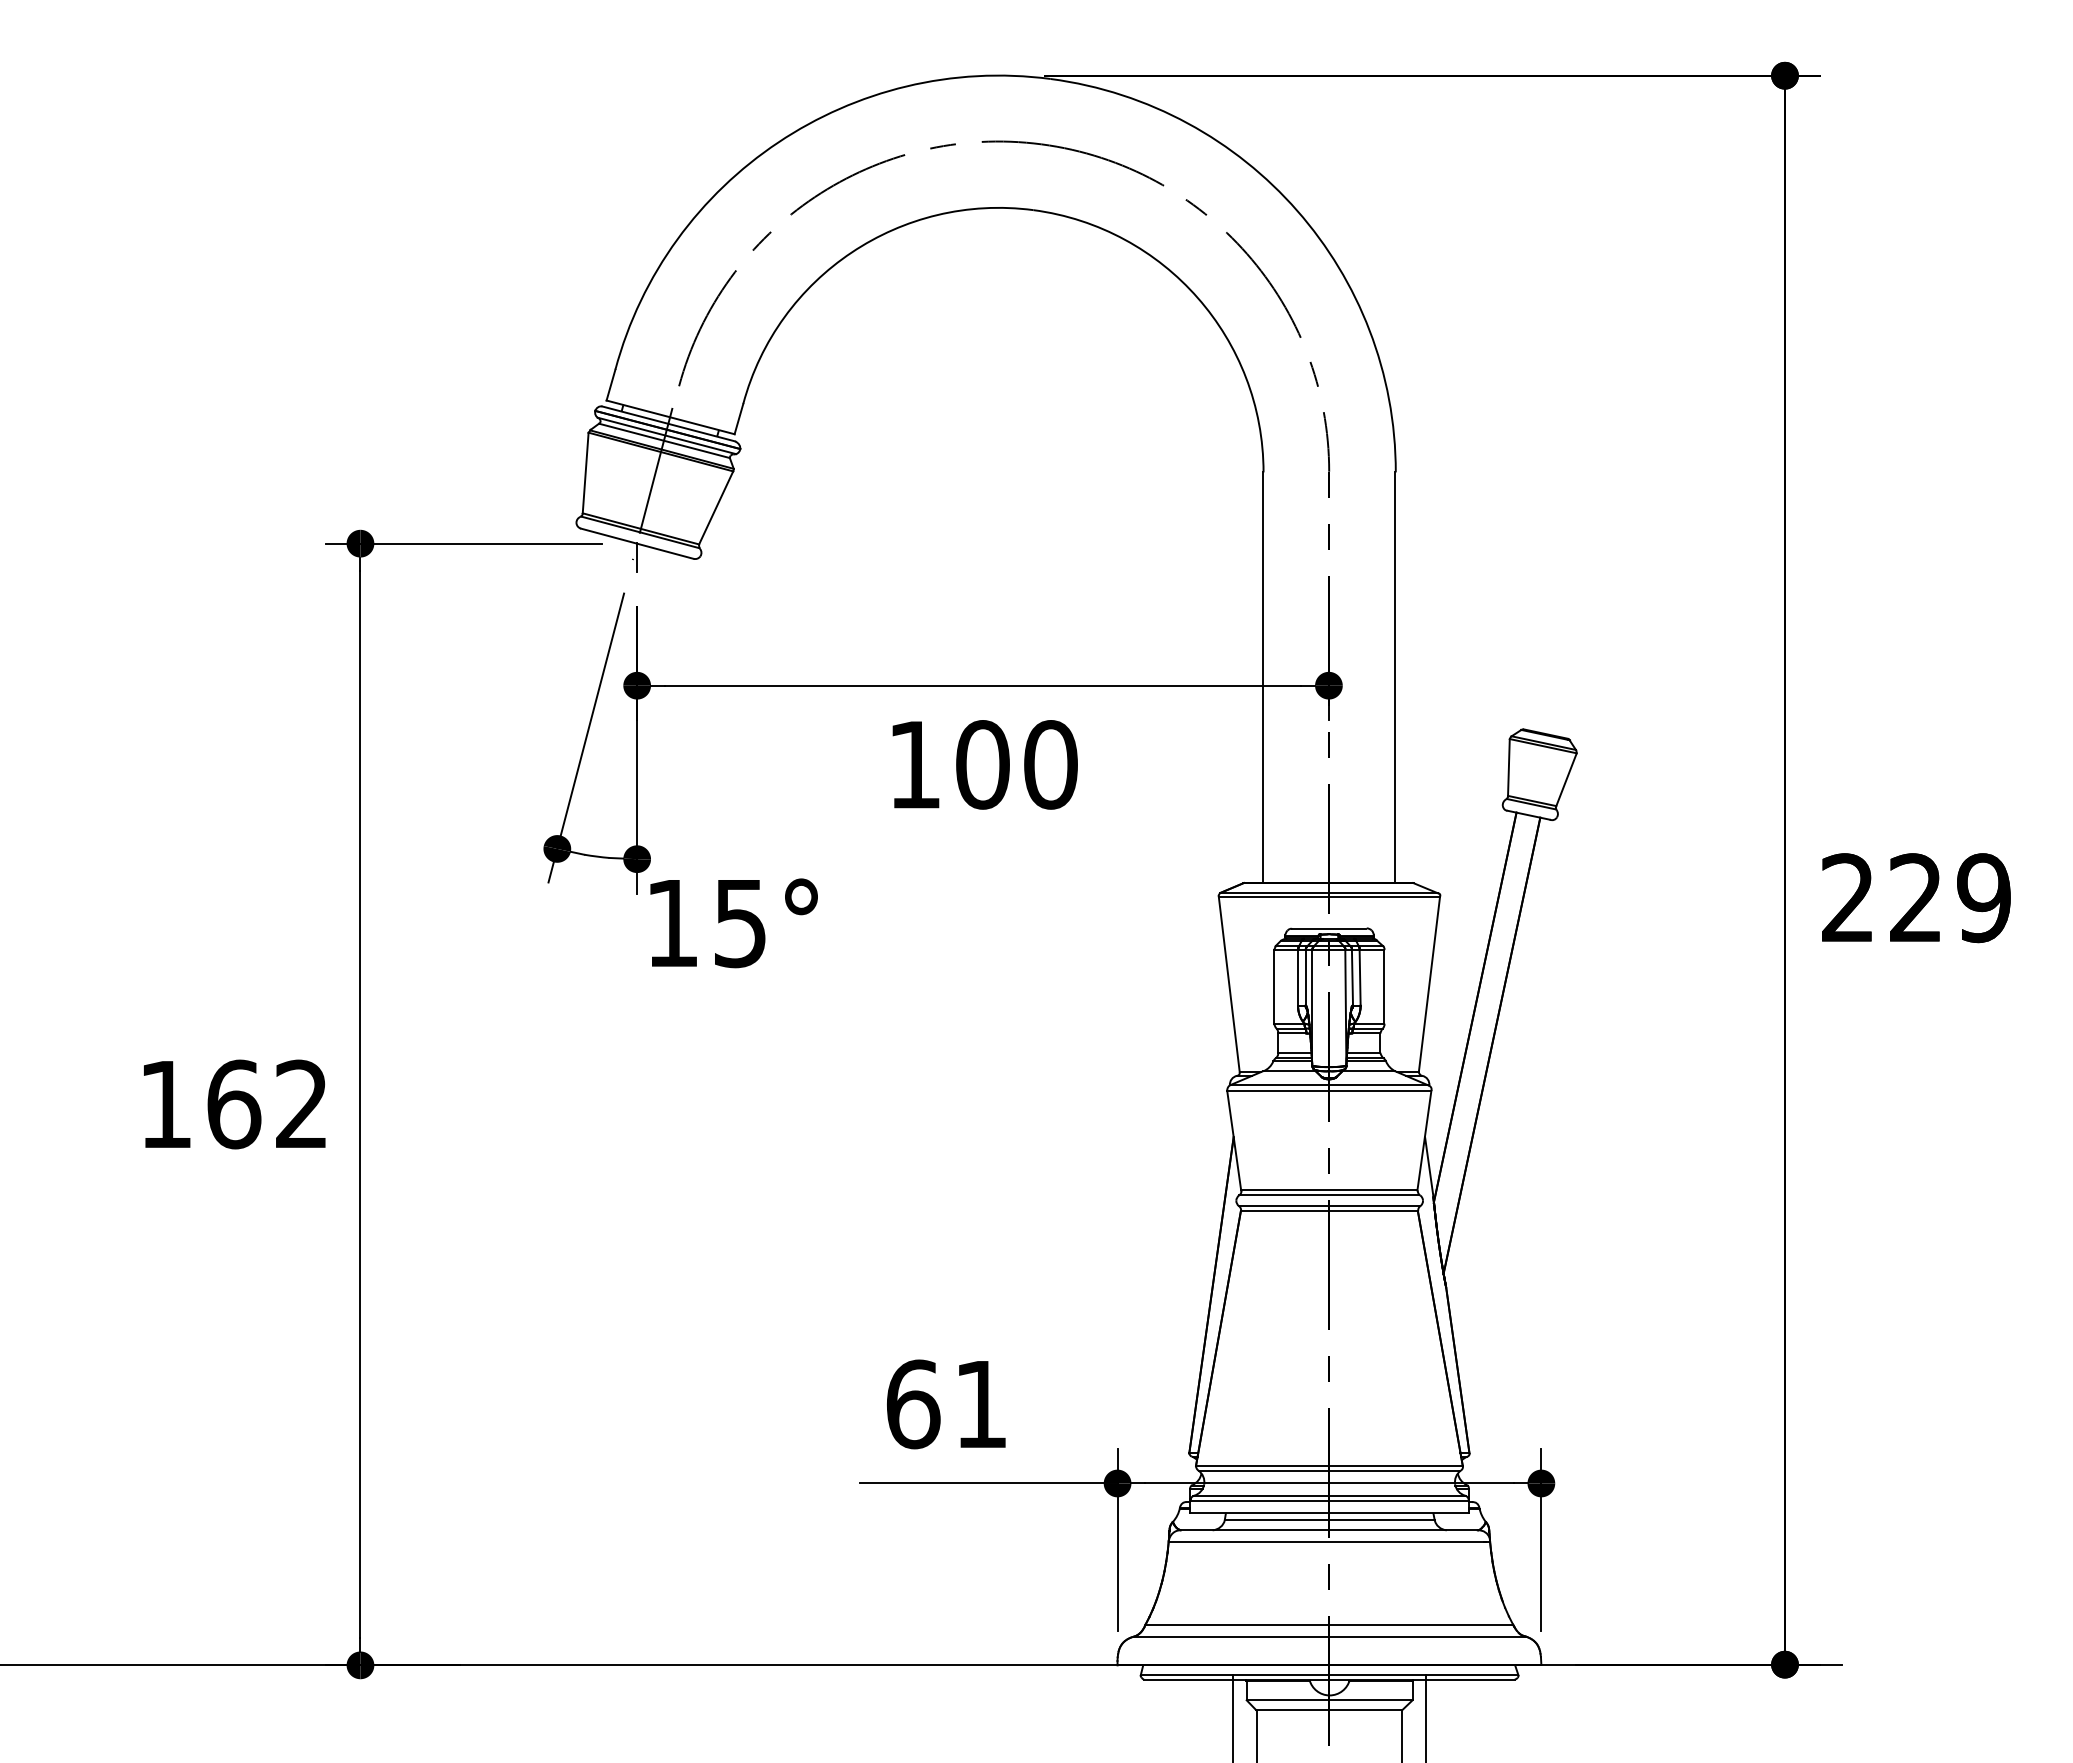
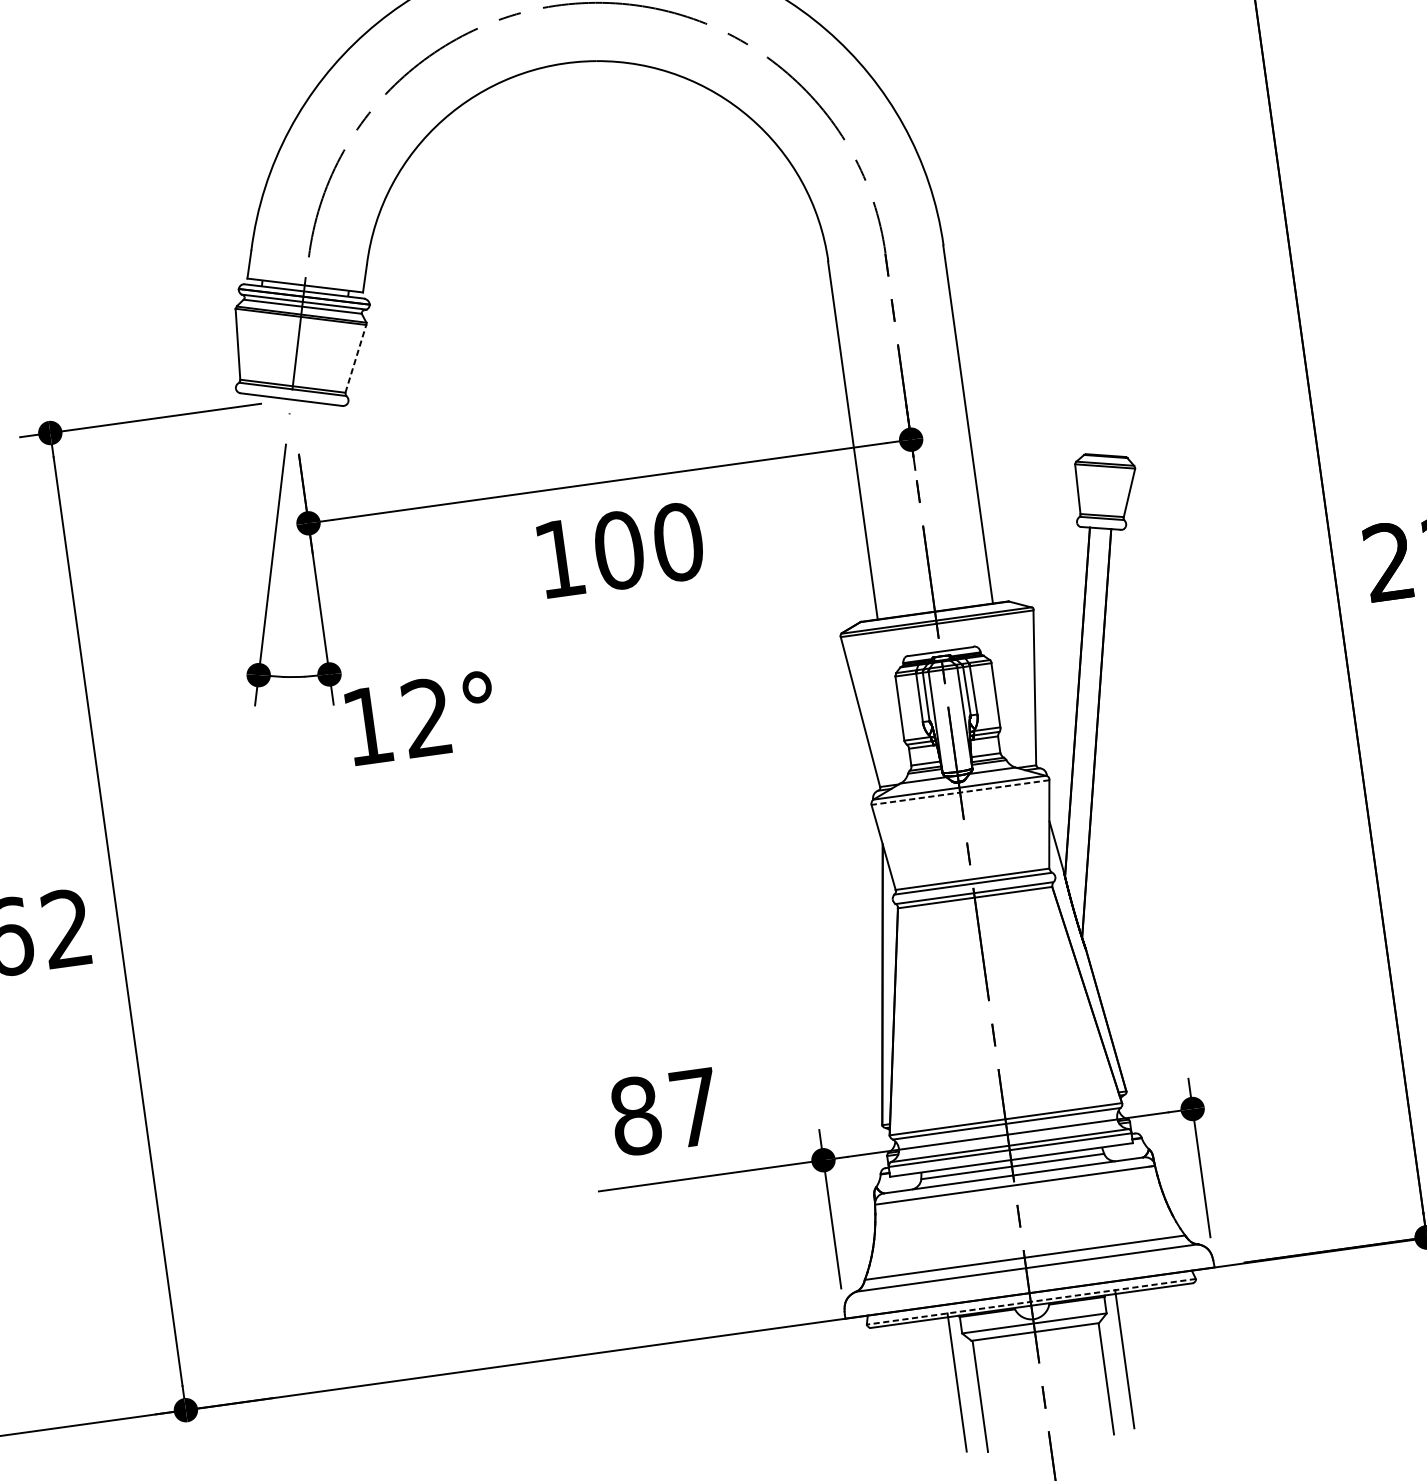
line: (716, 507) -> (356, 358), solid -> dashed
line: (637, 557) -> (293, 411), removed
text: (739, 923) -> (426, 718), 15° -> 12°
line: (1328, 1090) -> (959, 792), solid -> dashed
text: (946, 1404) -> (664, 1112), 61 -> 87
line: (1329, 1675) -> (1031, 1301), solid -> dashed

